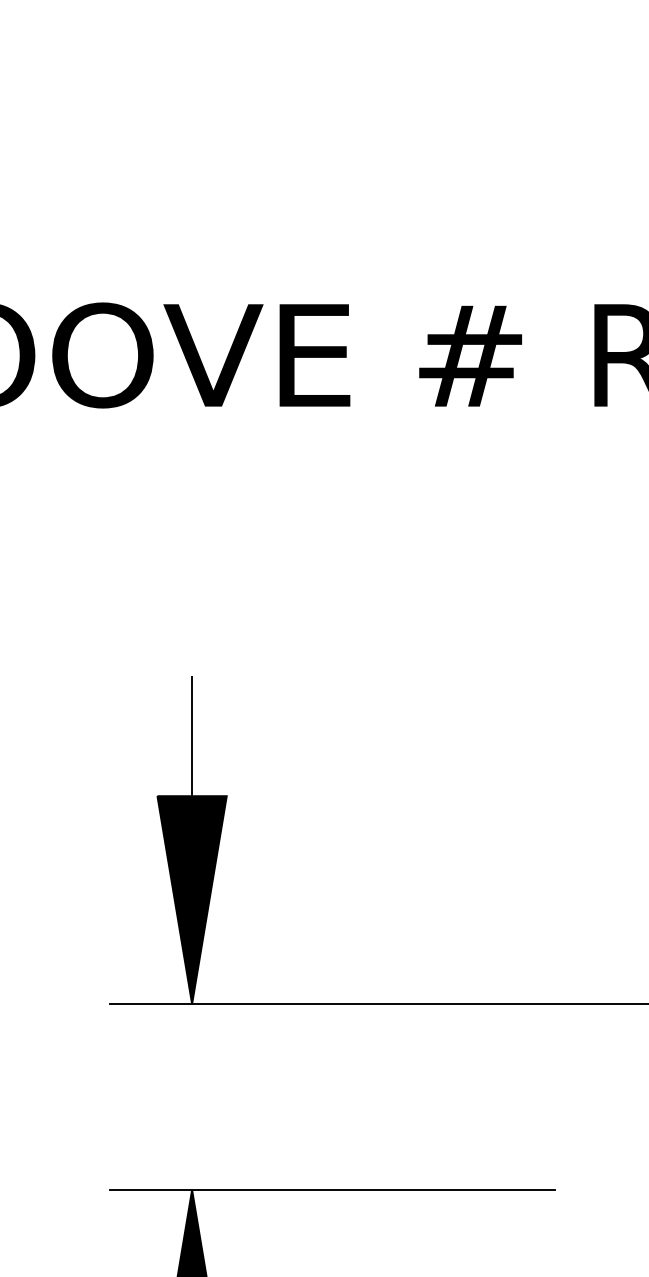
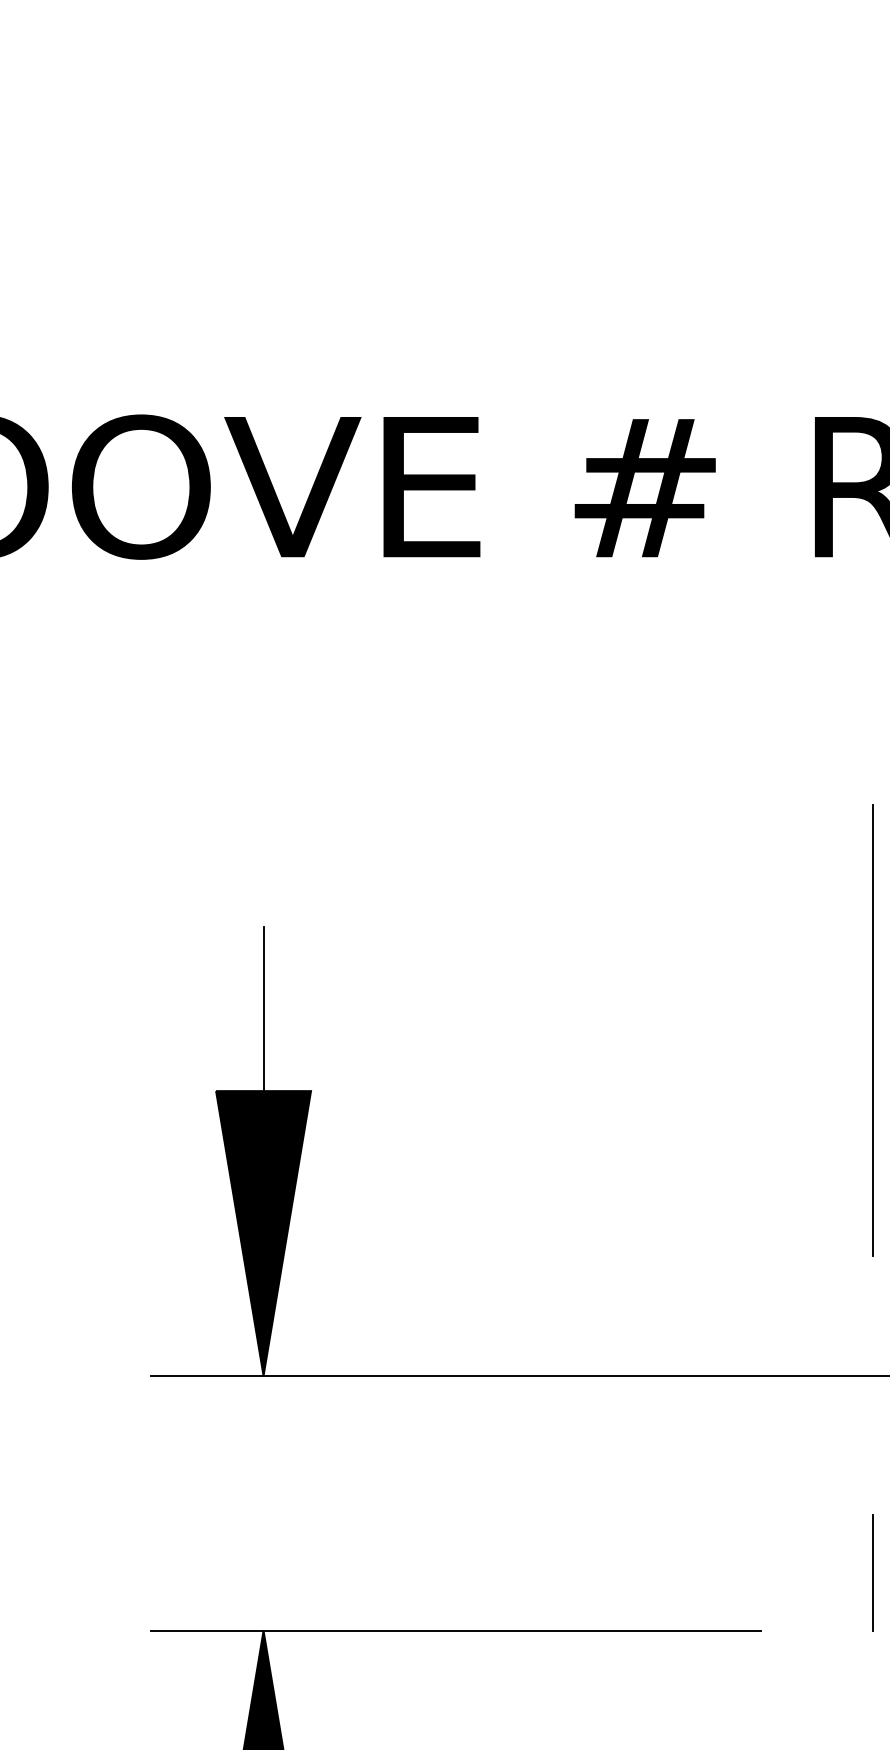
line: (637, 751) -> (873, 1029), added
line: (636, 1147) -> (872, 1572), added

